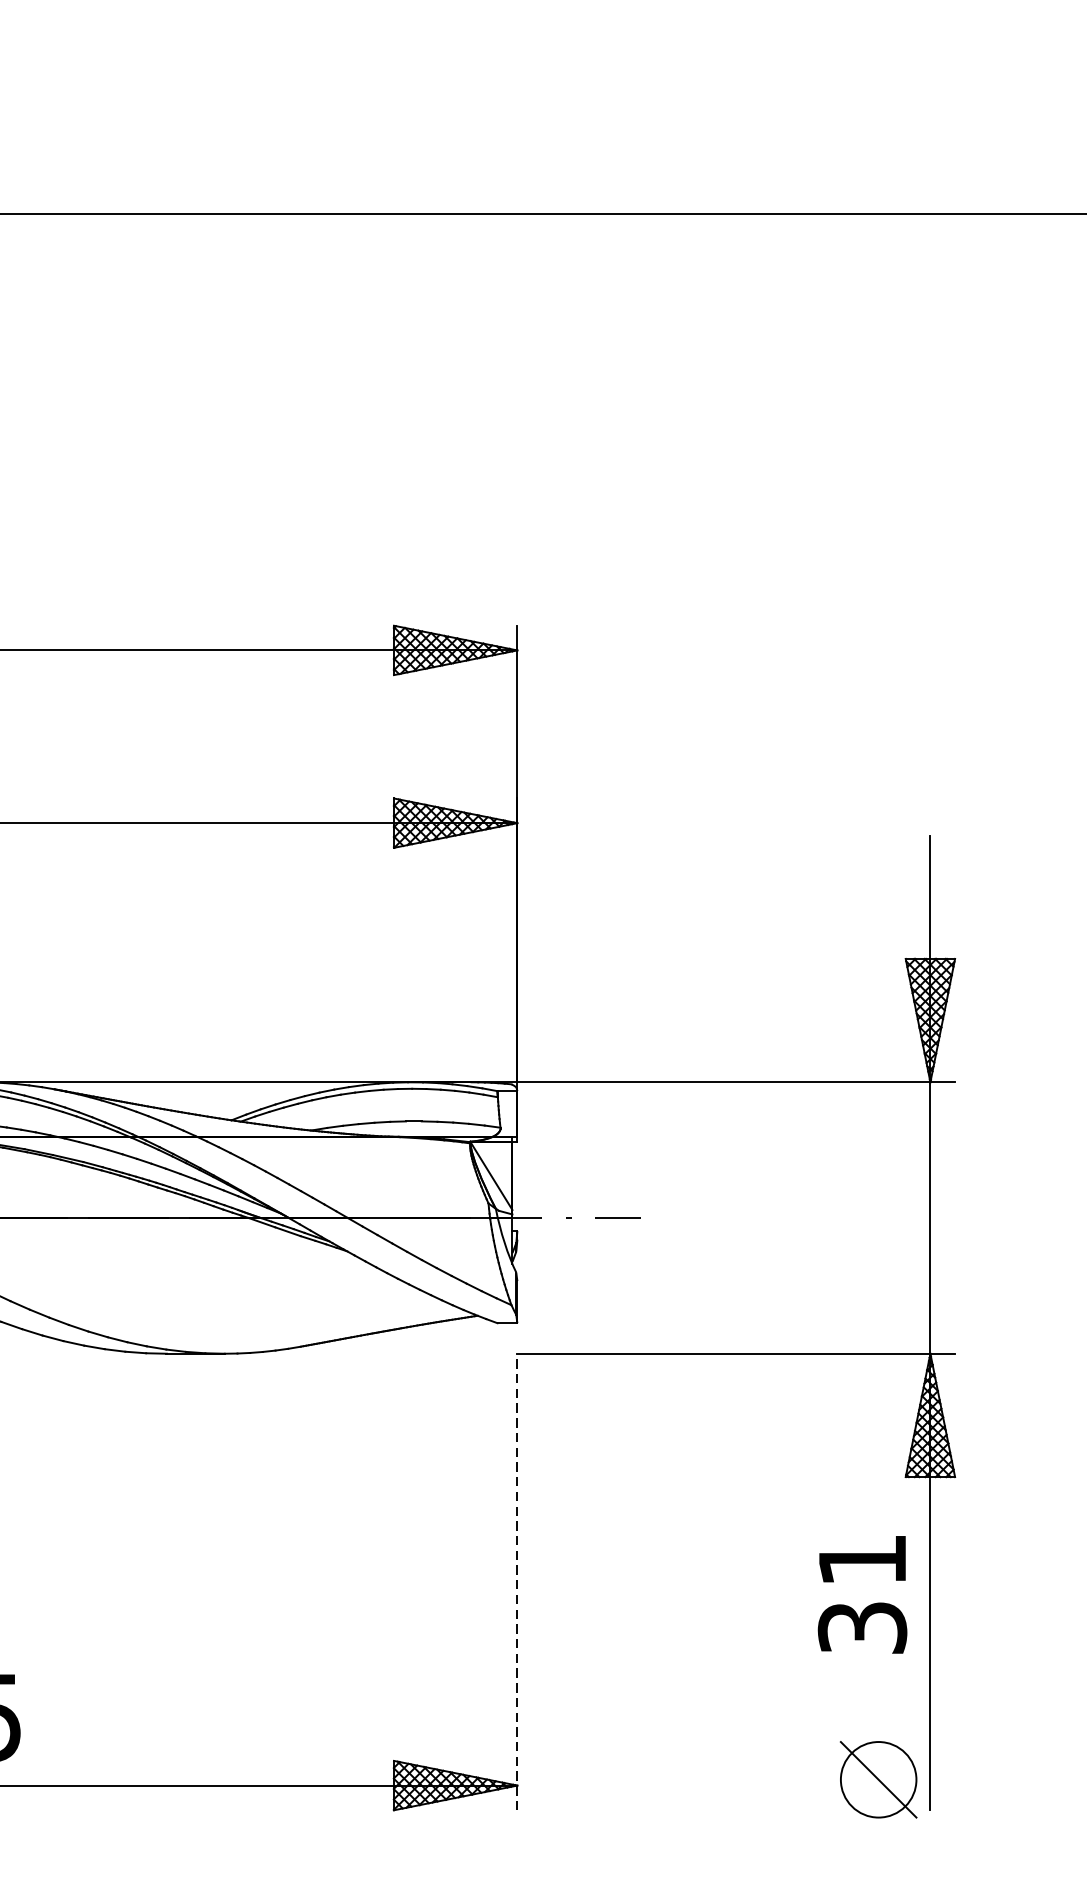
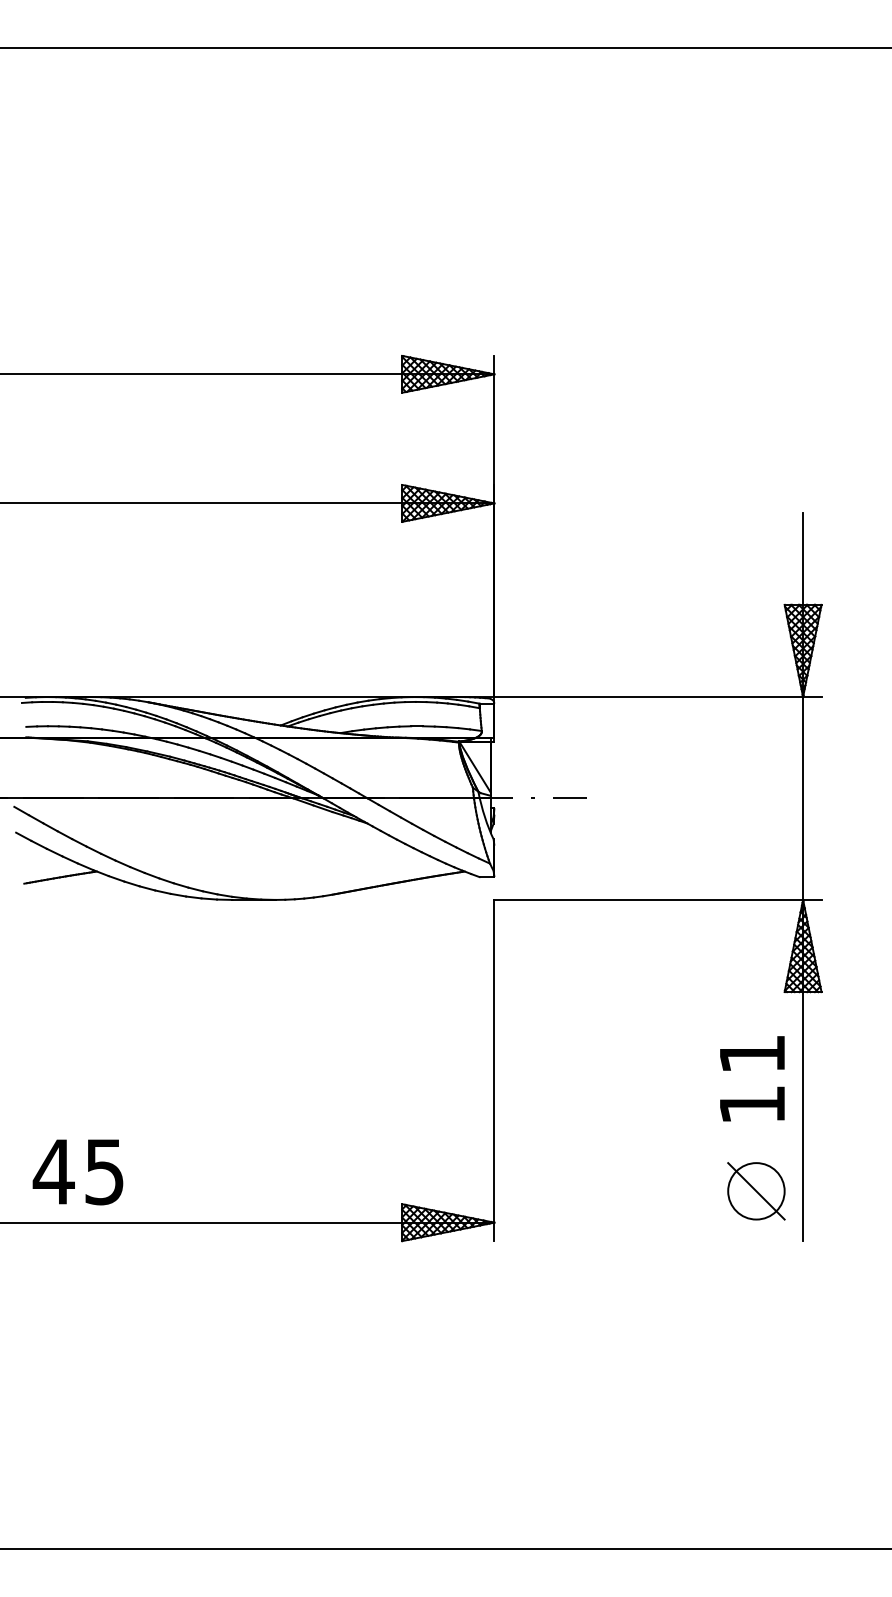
line: (517, 1581) -> (494, 1070), dashed -> solid
text: (862, 1627) -> (752, 1104), 31 -> 11
part: (878, 1780) -> (756, 1191), moved

